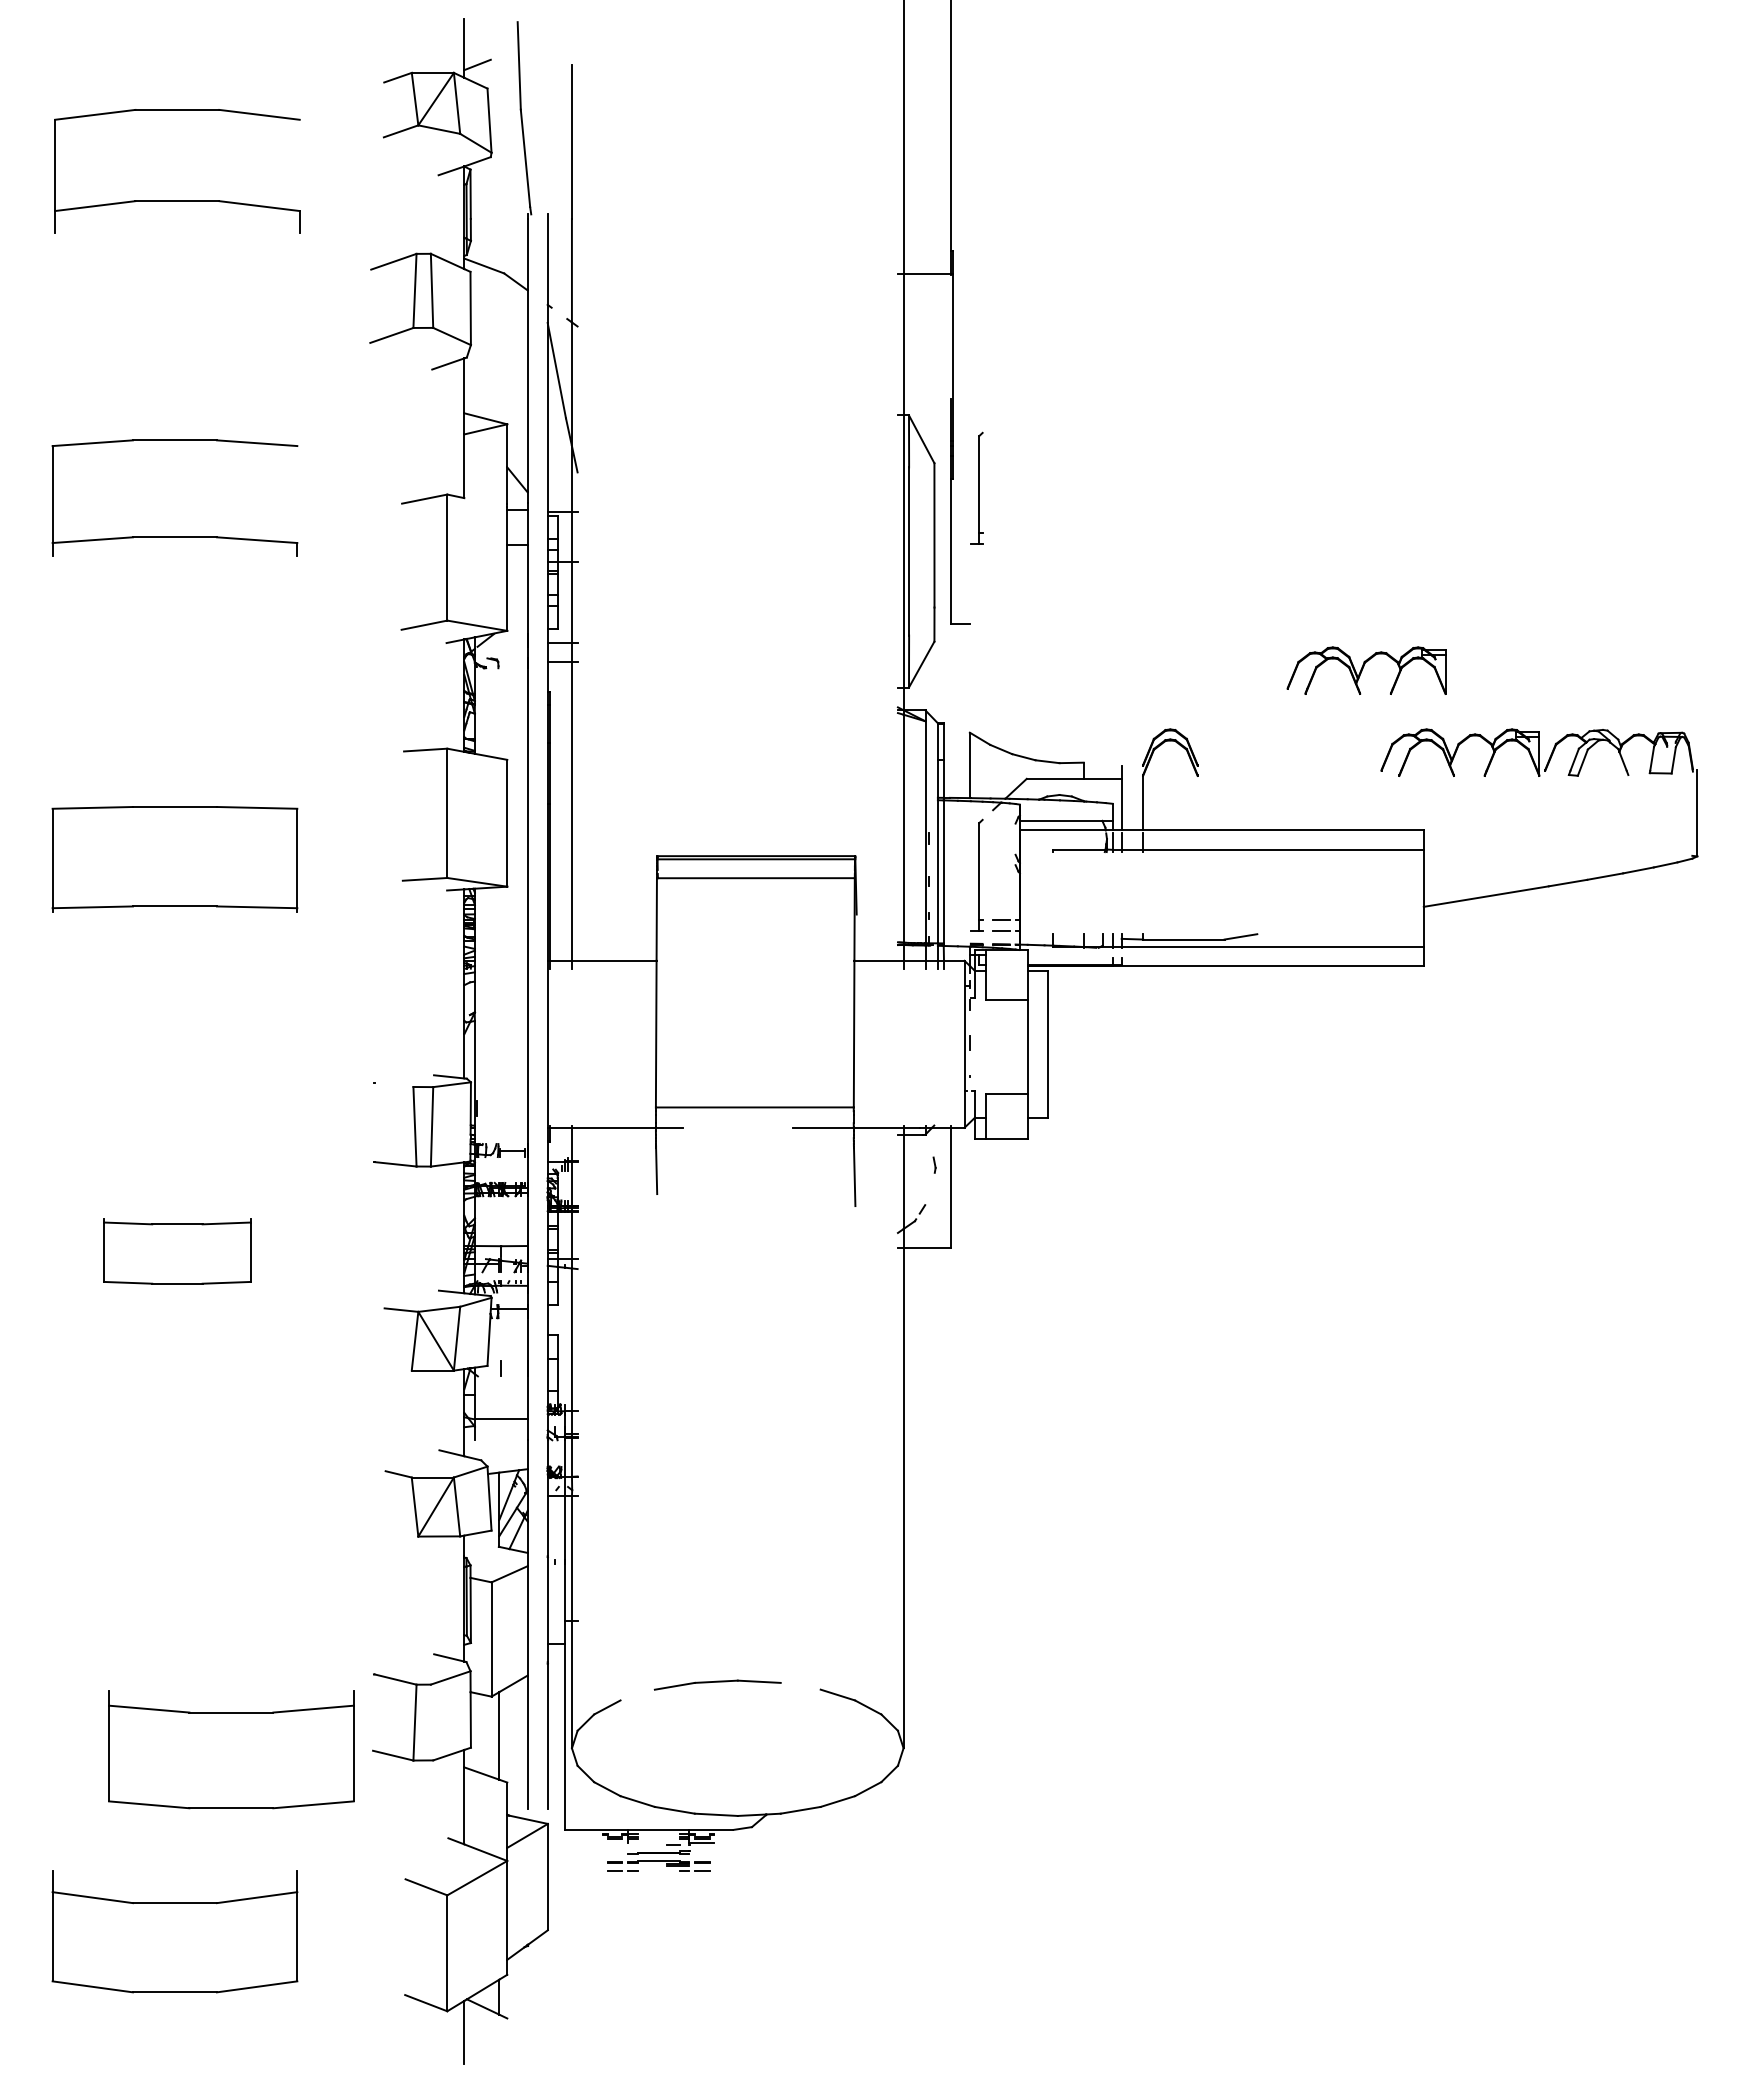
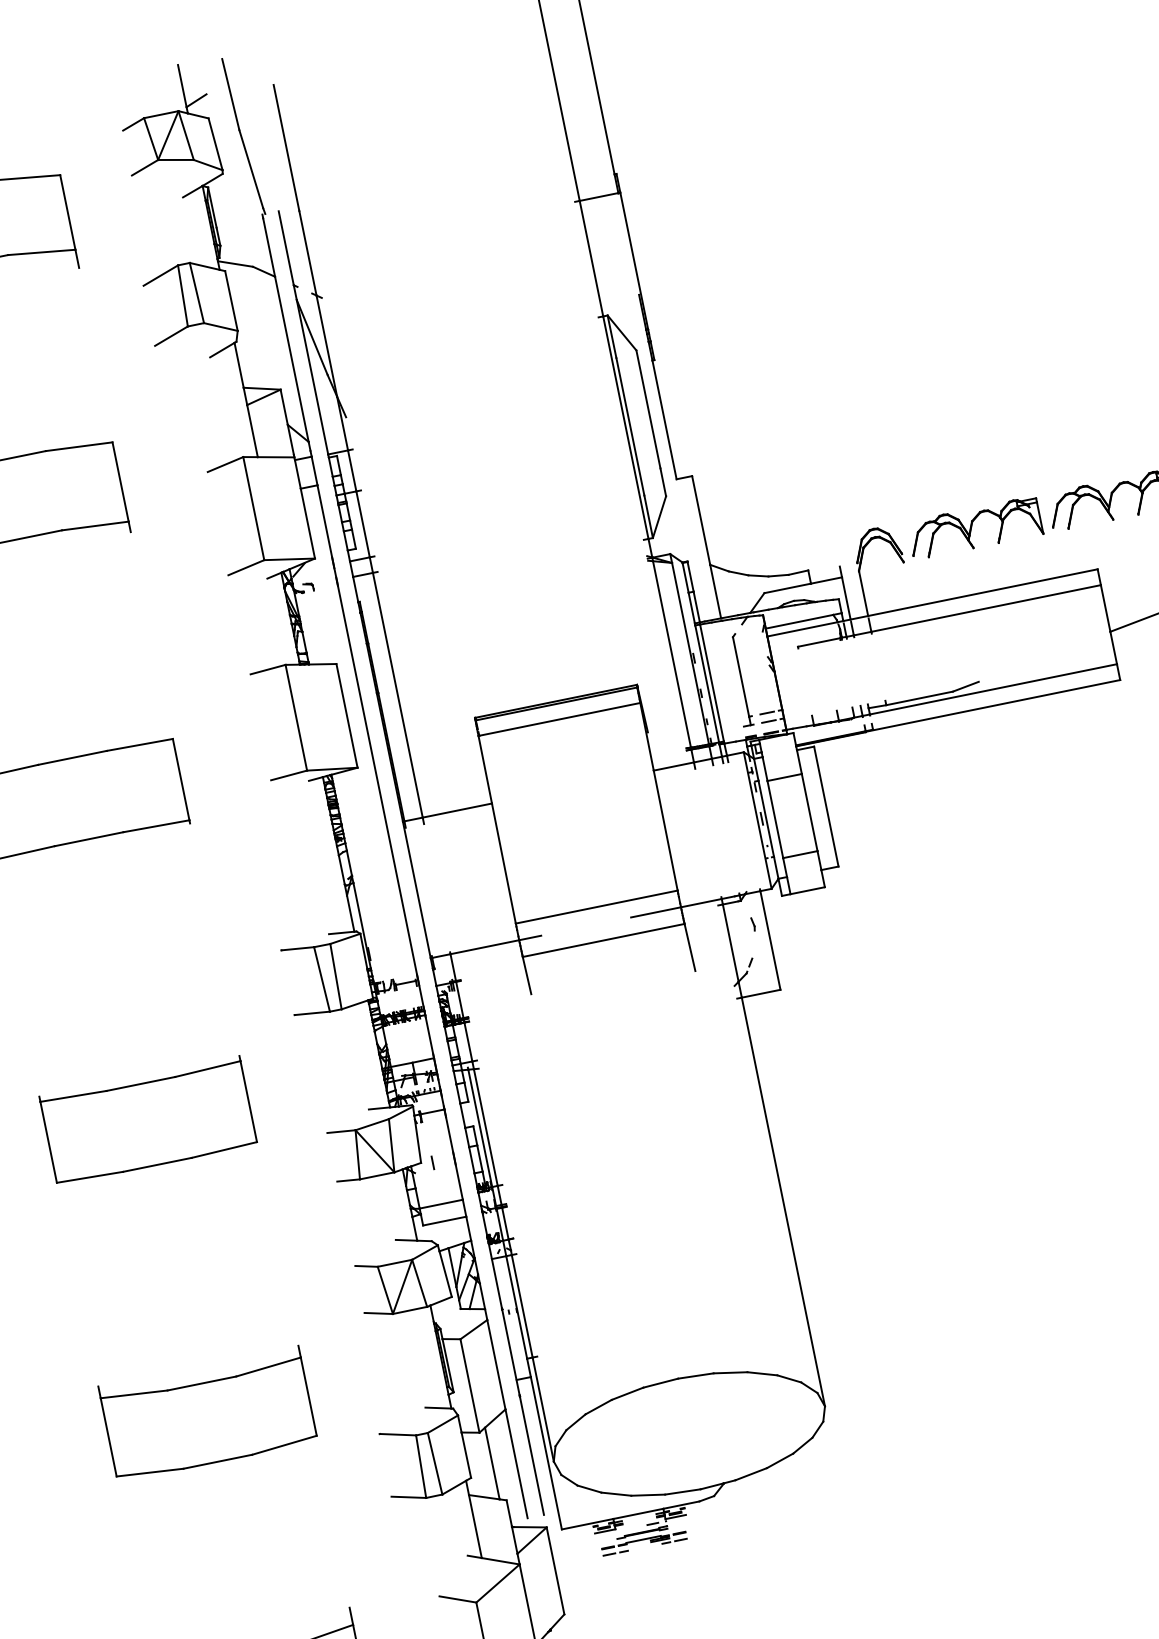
line: (299, 165) -> (67, 212), added
part: (976, 487) -> (674, 363), removed
line: (297, 494) -> (120, 481), added
line: (485, 502) -> (275, 457), added
part: (1366, 670) -> (974, 527), moved
line: (969, 678) -> (700, 520), added
line: (975, 1043) -> (766, 818), added
line: (985, 1047) -> (775, 819), added
line: (393, 1084) -> (297, 948), added
line: (755, 1148) -> (604, 940), added
part: (177, 1251) -> (148, 1120), size x1.67
line: (565, 1339) -> (480, 1128), added
line: (397, 1368) -> (347, 1180), added
line: (500, 1439) -> (443, 1220), added
line: (401, 1532) -> (378, 1313), added
line: (800, 1685) -> (730, 1372), added
line: (637, 1694) -> (598, 1406), added
line: (431, 1722) -> (434, 1463), added
part: (231, 1749) -> (208, 1413), moved
line: (615, 1842) -> (605, 1531), added

